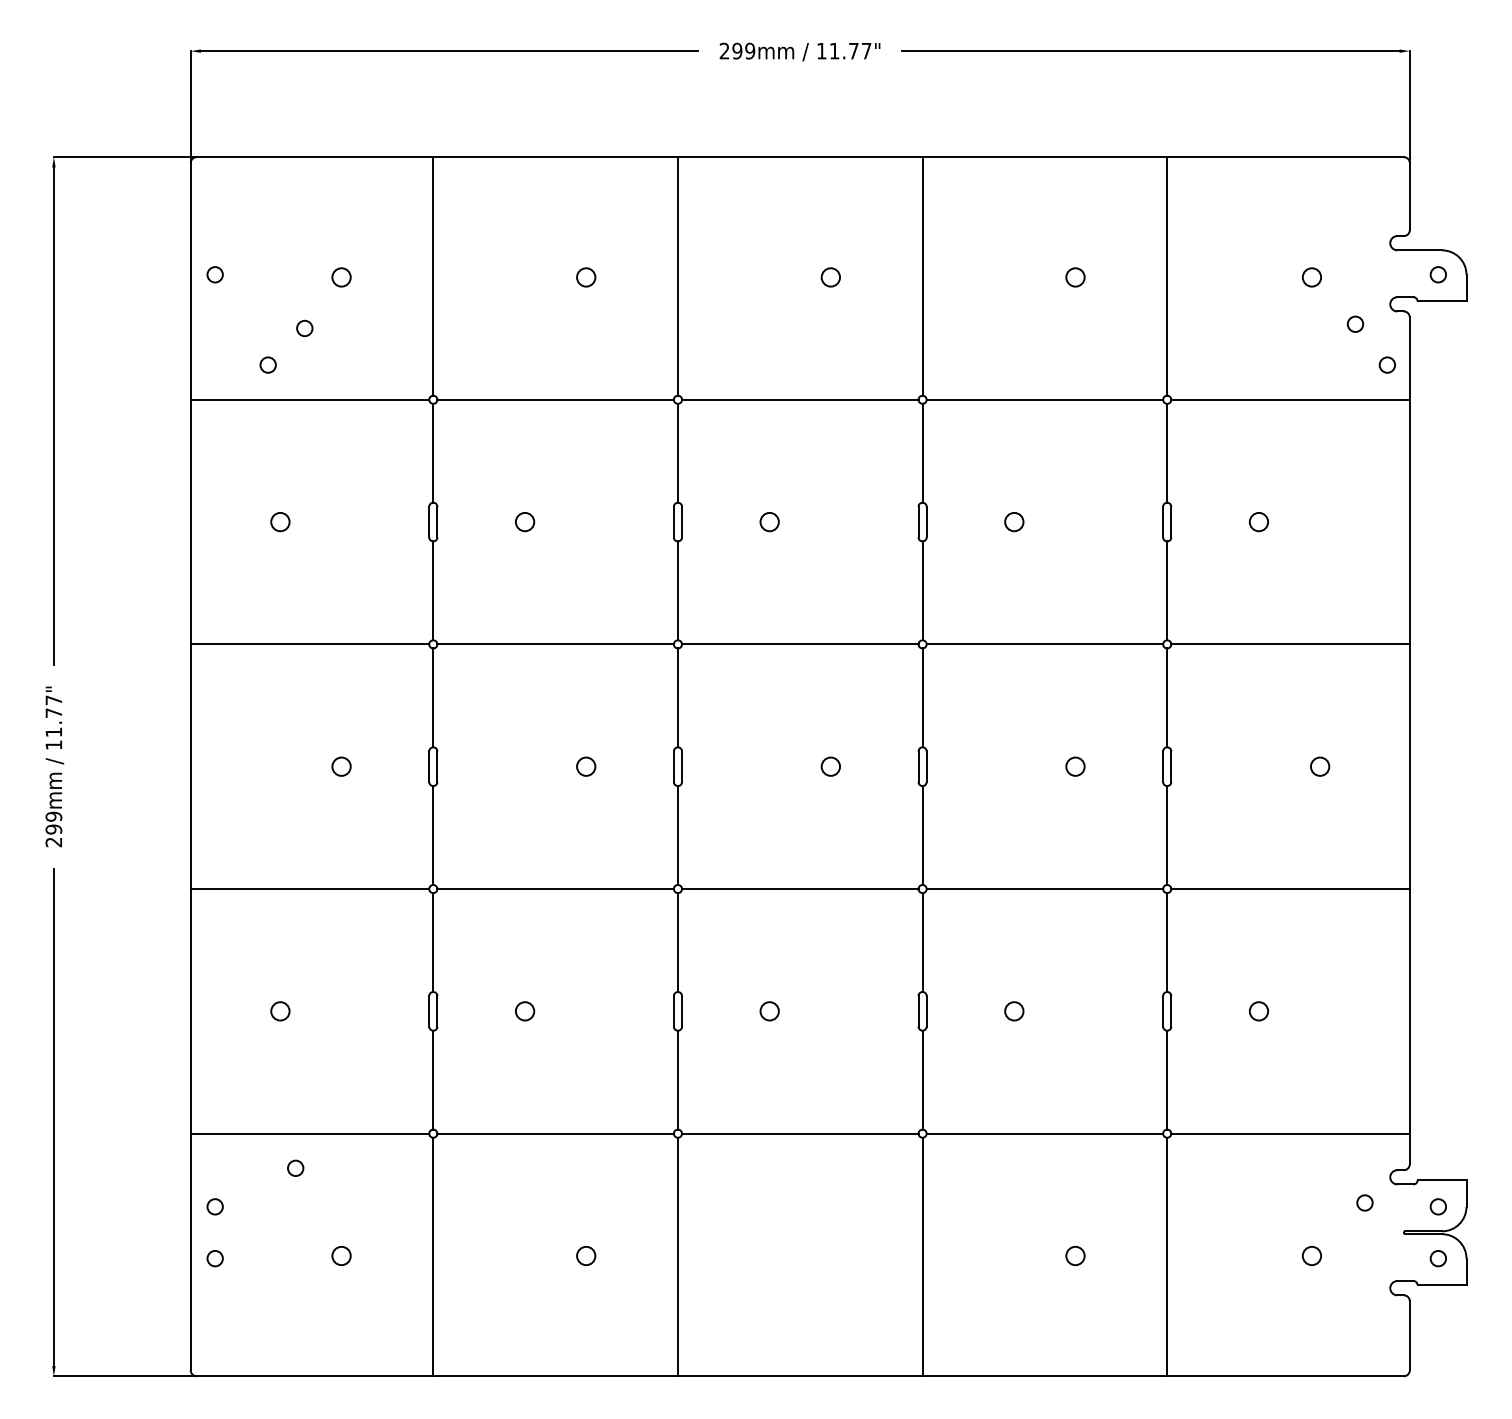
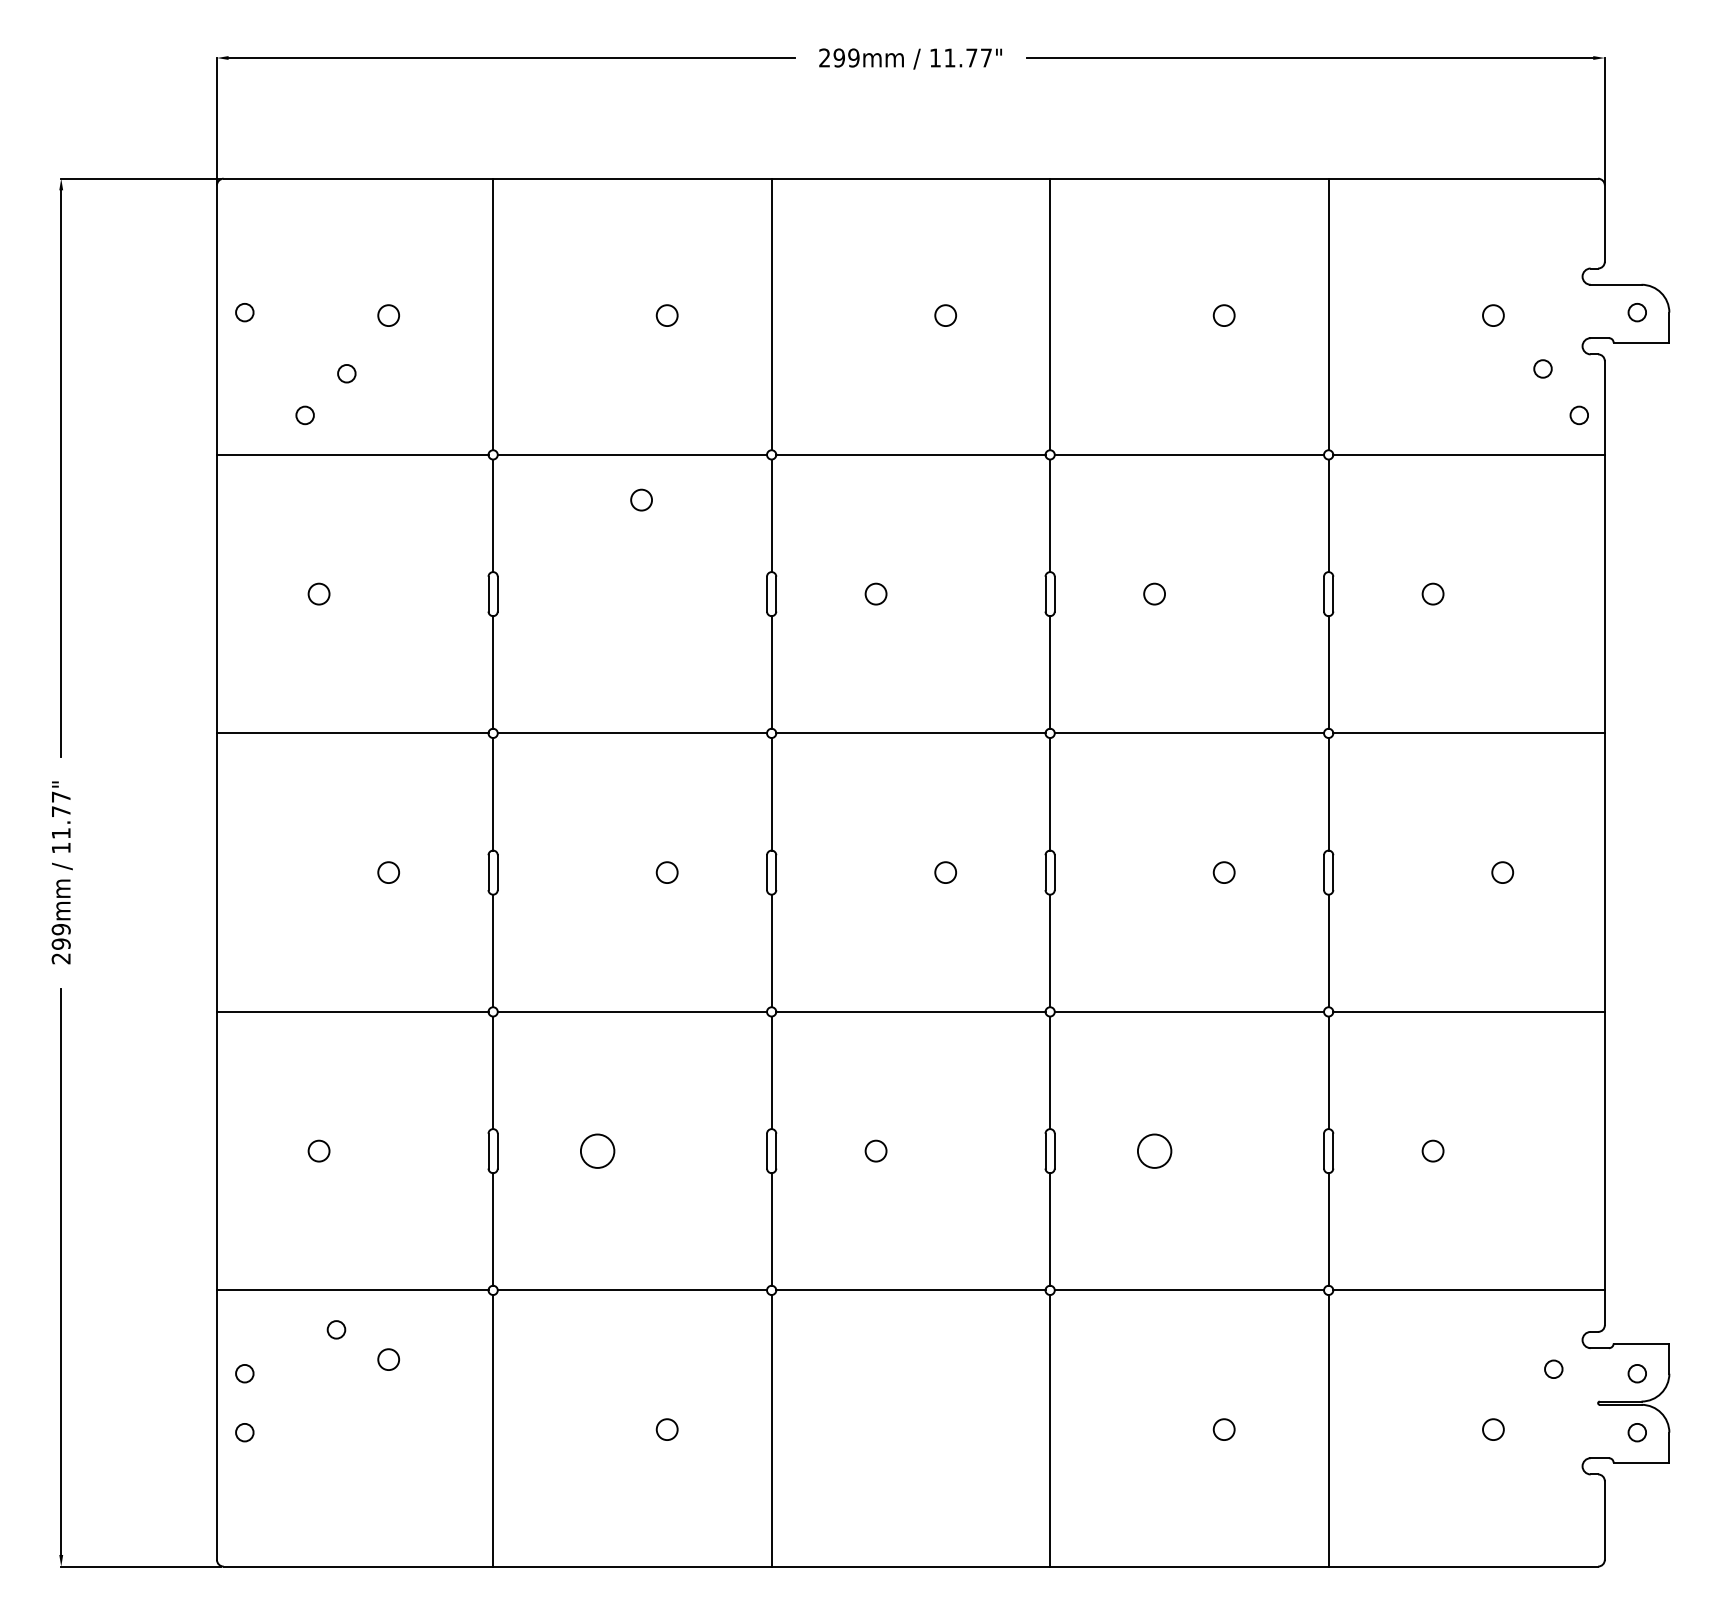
circle: (524, 521) -> (641, 499), moved
circle: (524, 1010) -> (597, 1150), size x1.6
circle: (1014, 1010) -> (1154, 1150), size x1.6
circle: (341, 1255) -> (388, 1359), moved

